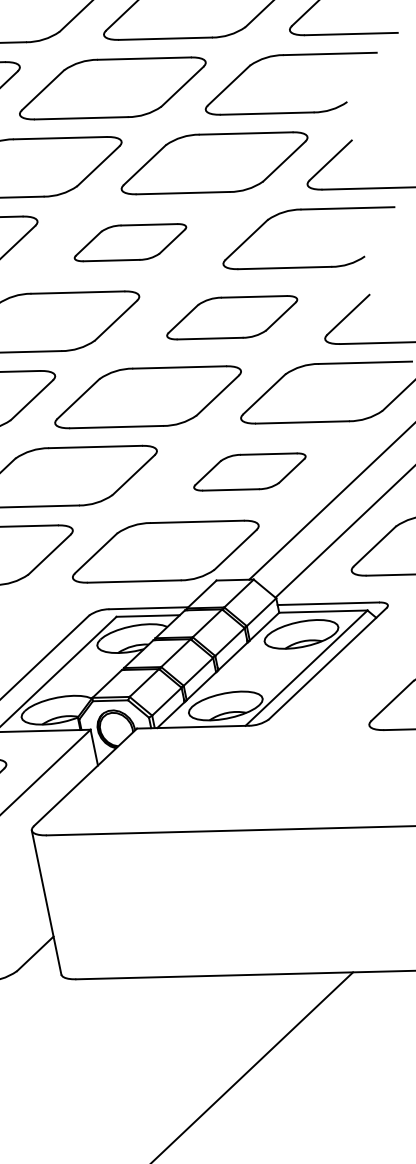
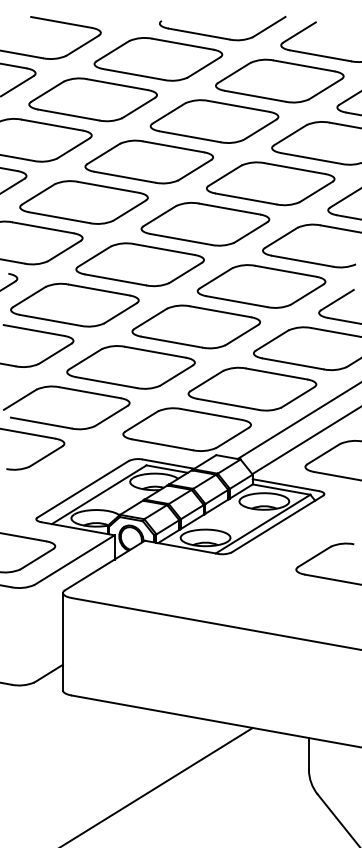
part: (130, 241) -> (205, 223), size x1.67
part: (232, 317) -> (261, 286), size x1.43
part: (249, 471) -> (252, 388), size x1.67

